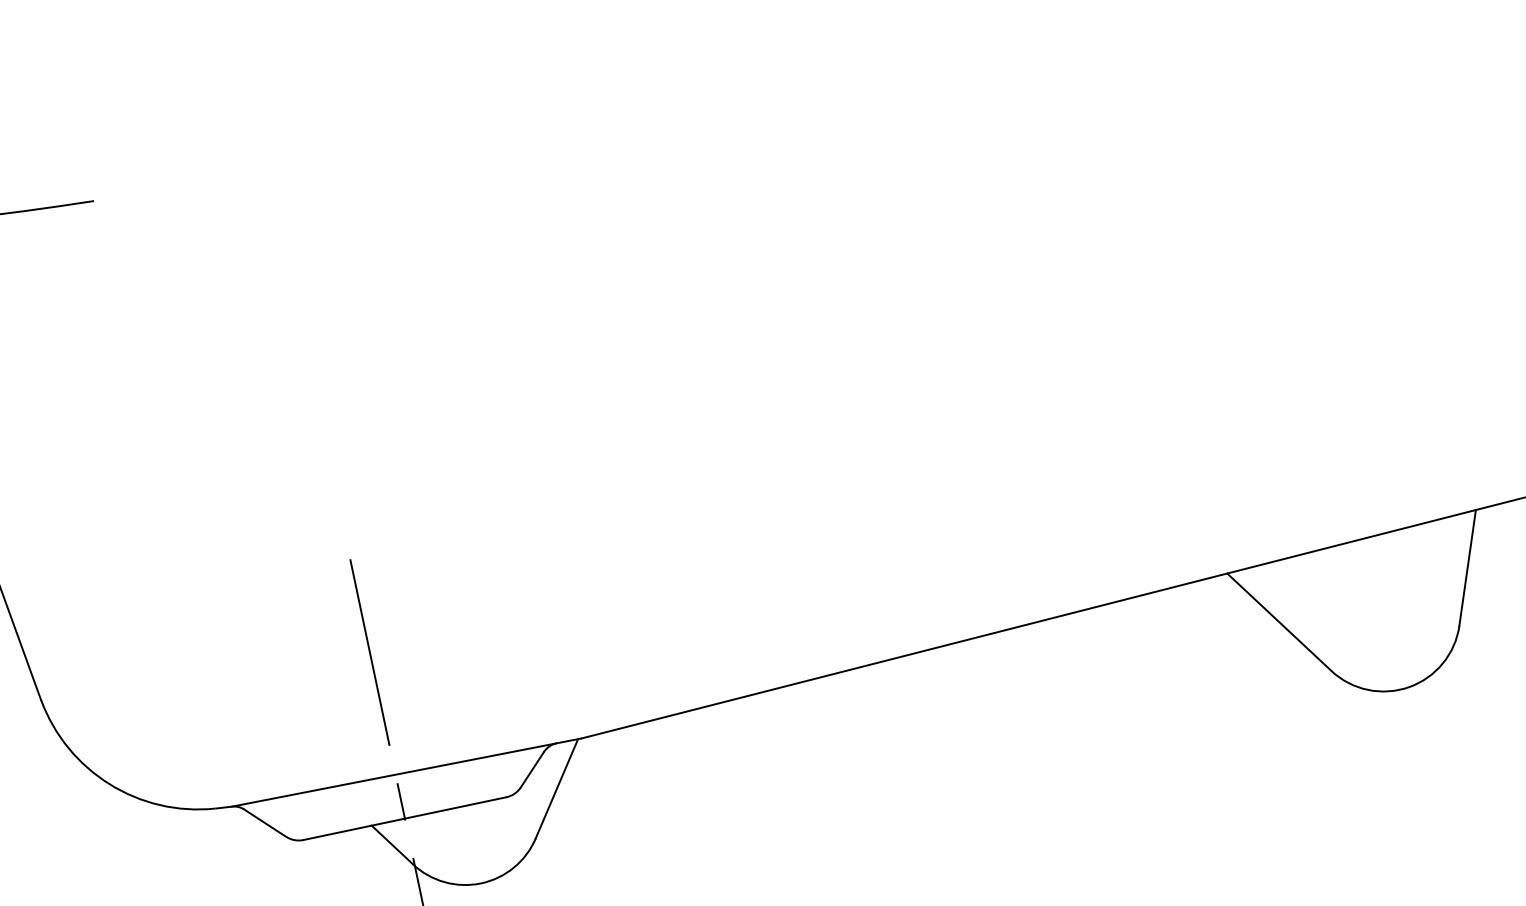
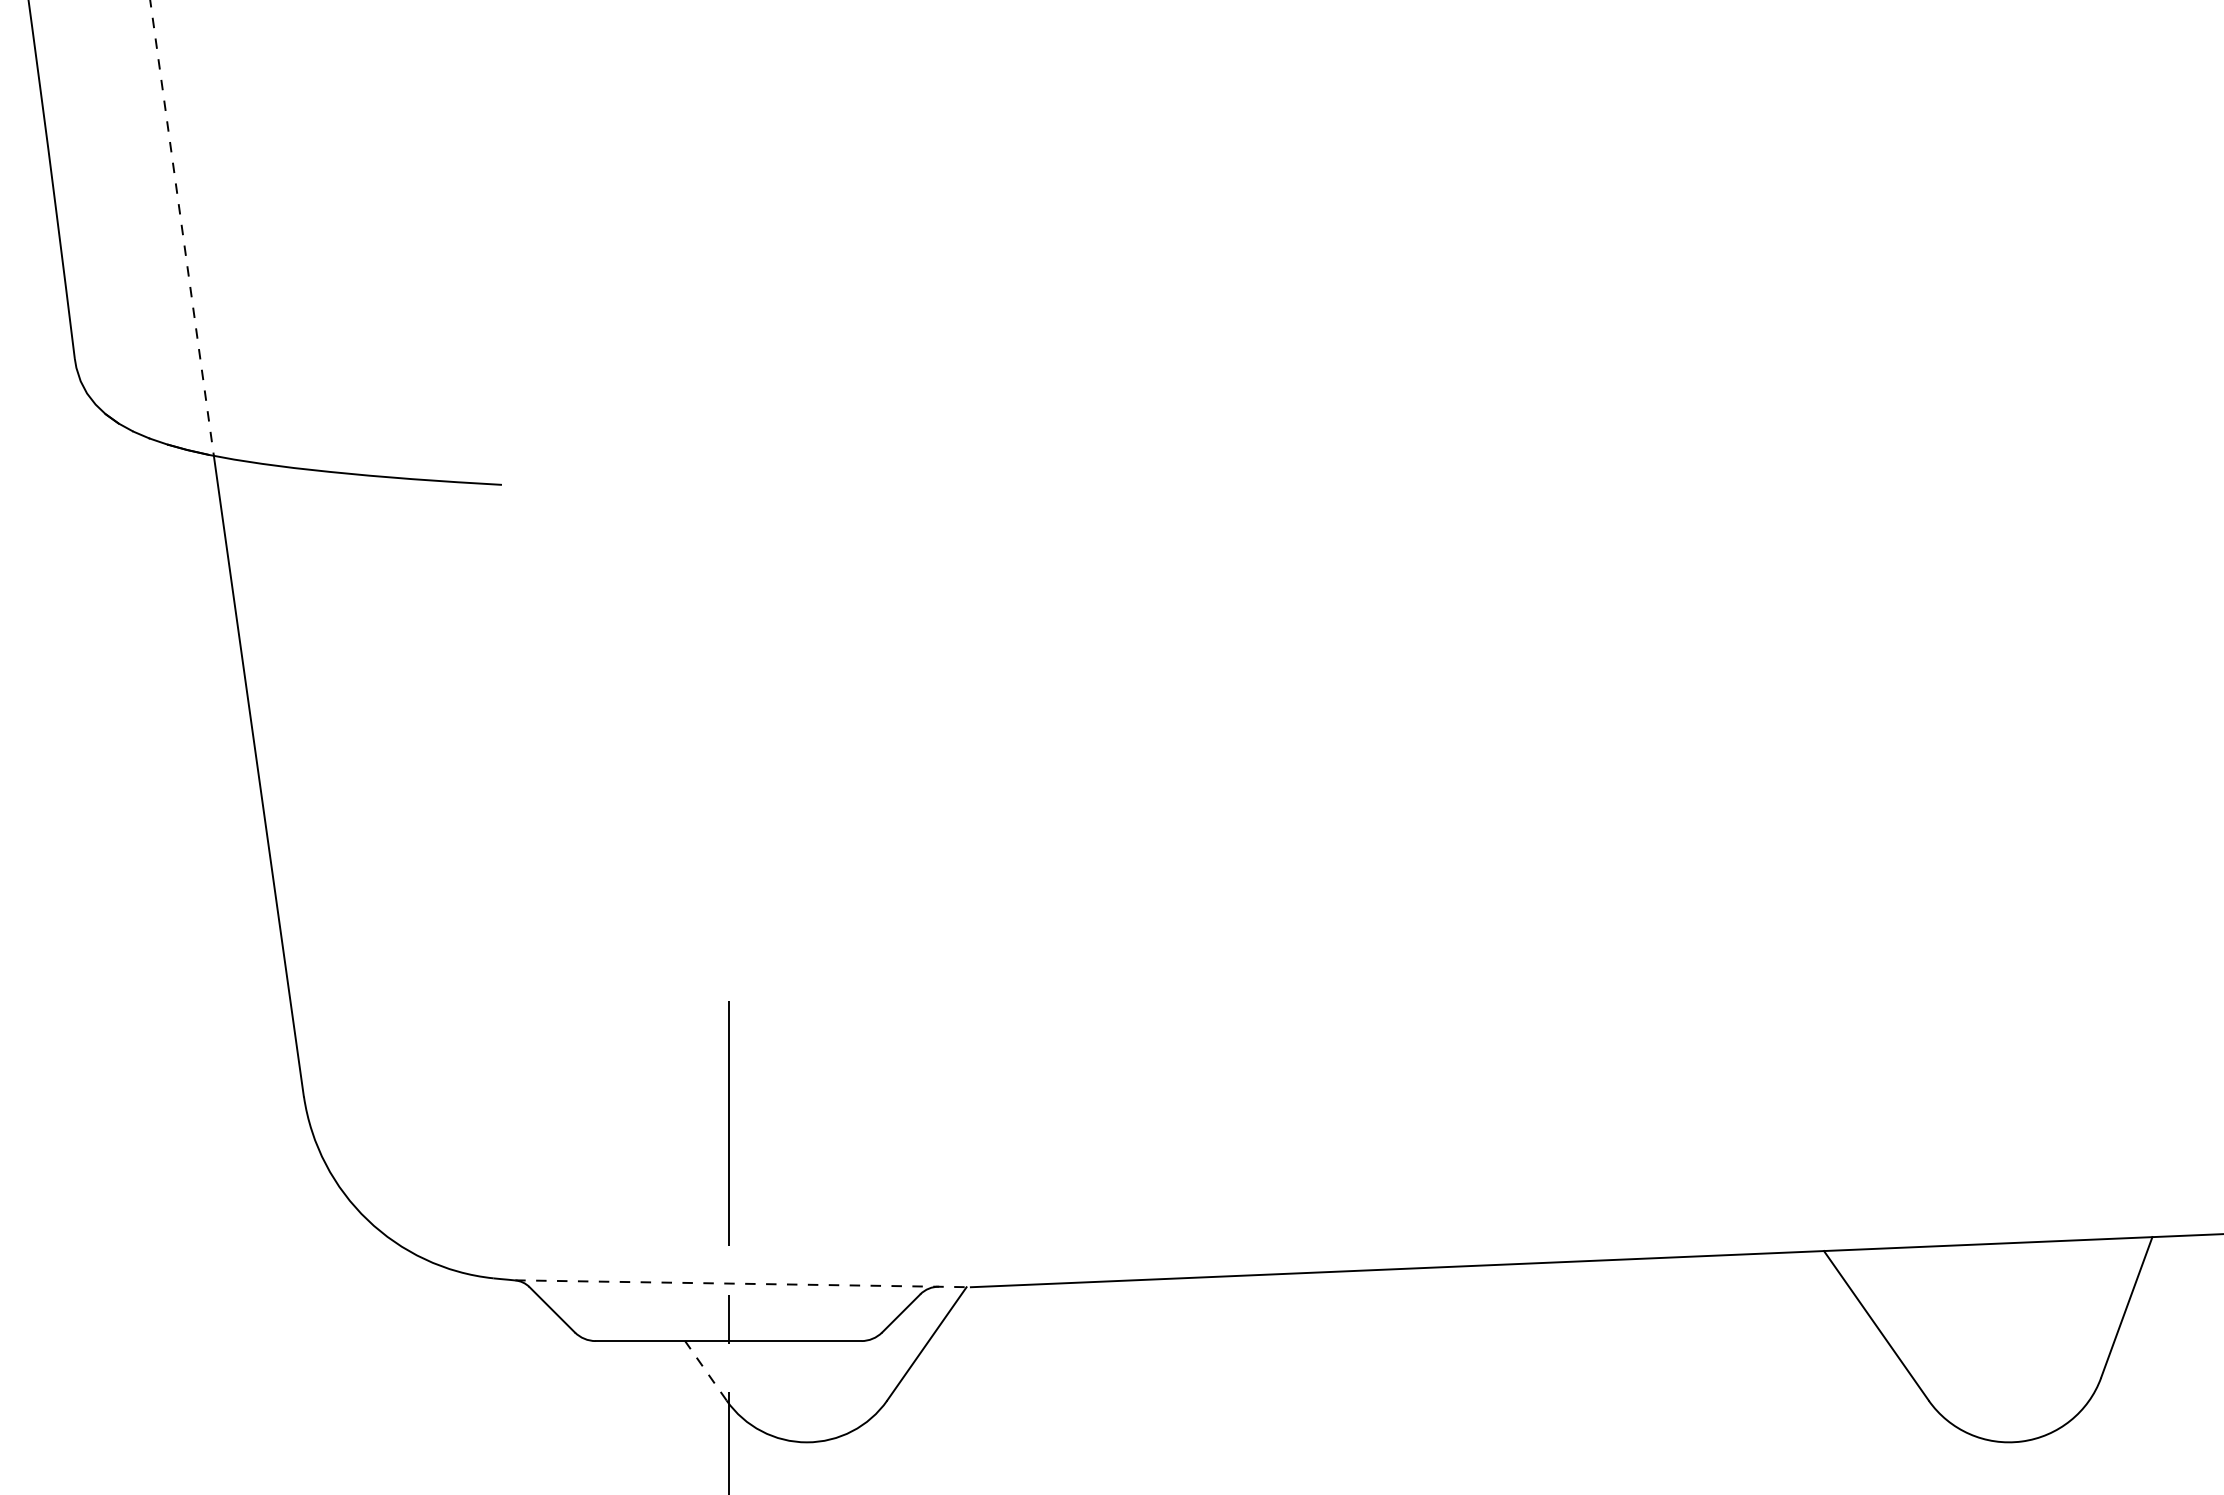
line: (407, 772) -> (743, 1283), solid -> dashed
line: (392, 844) -> (705, 1370), solid -> dashed

